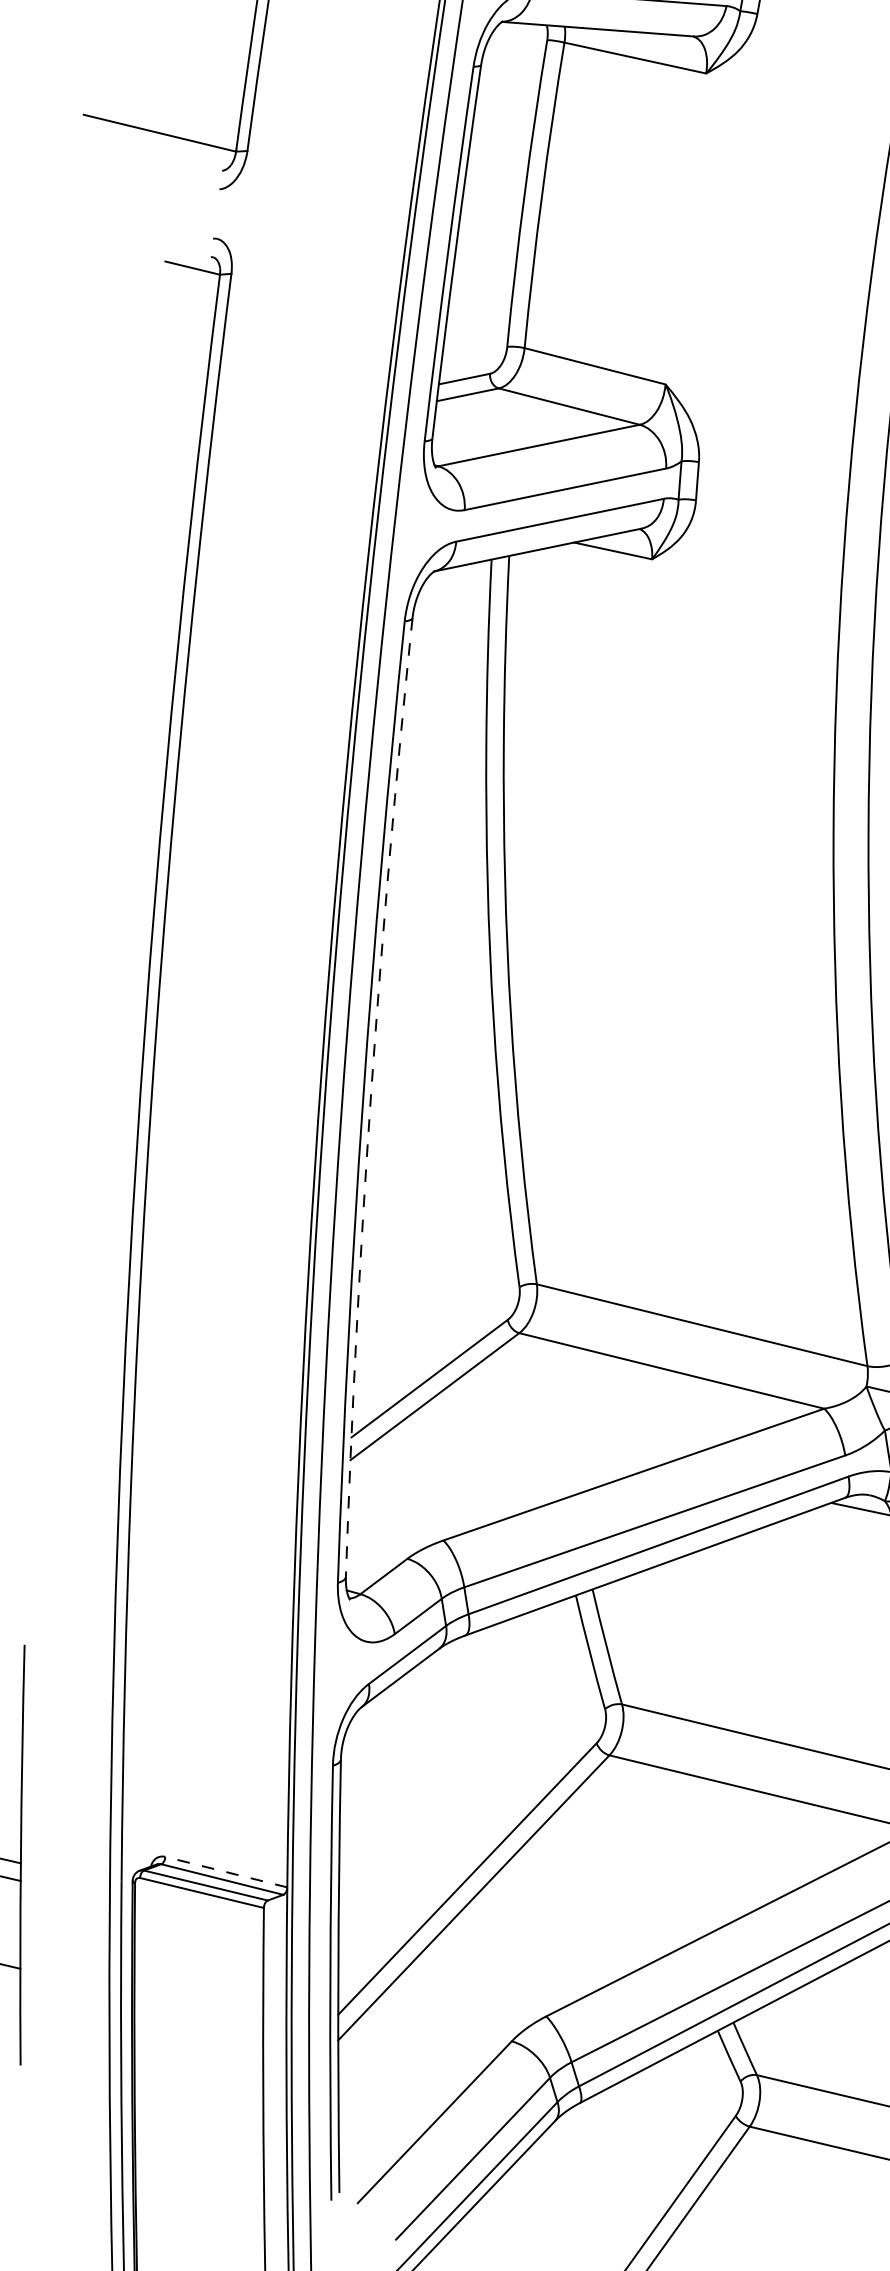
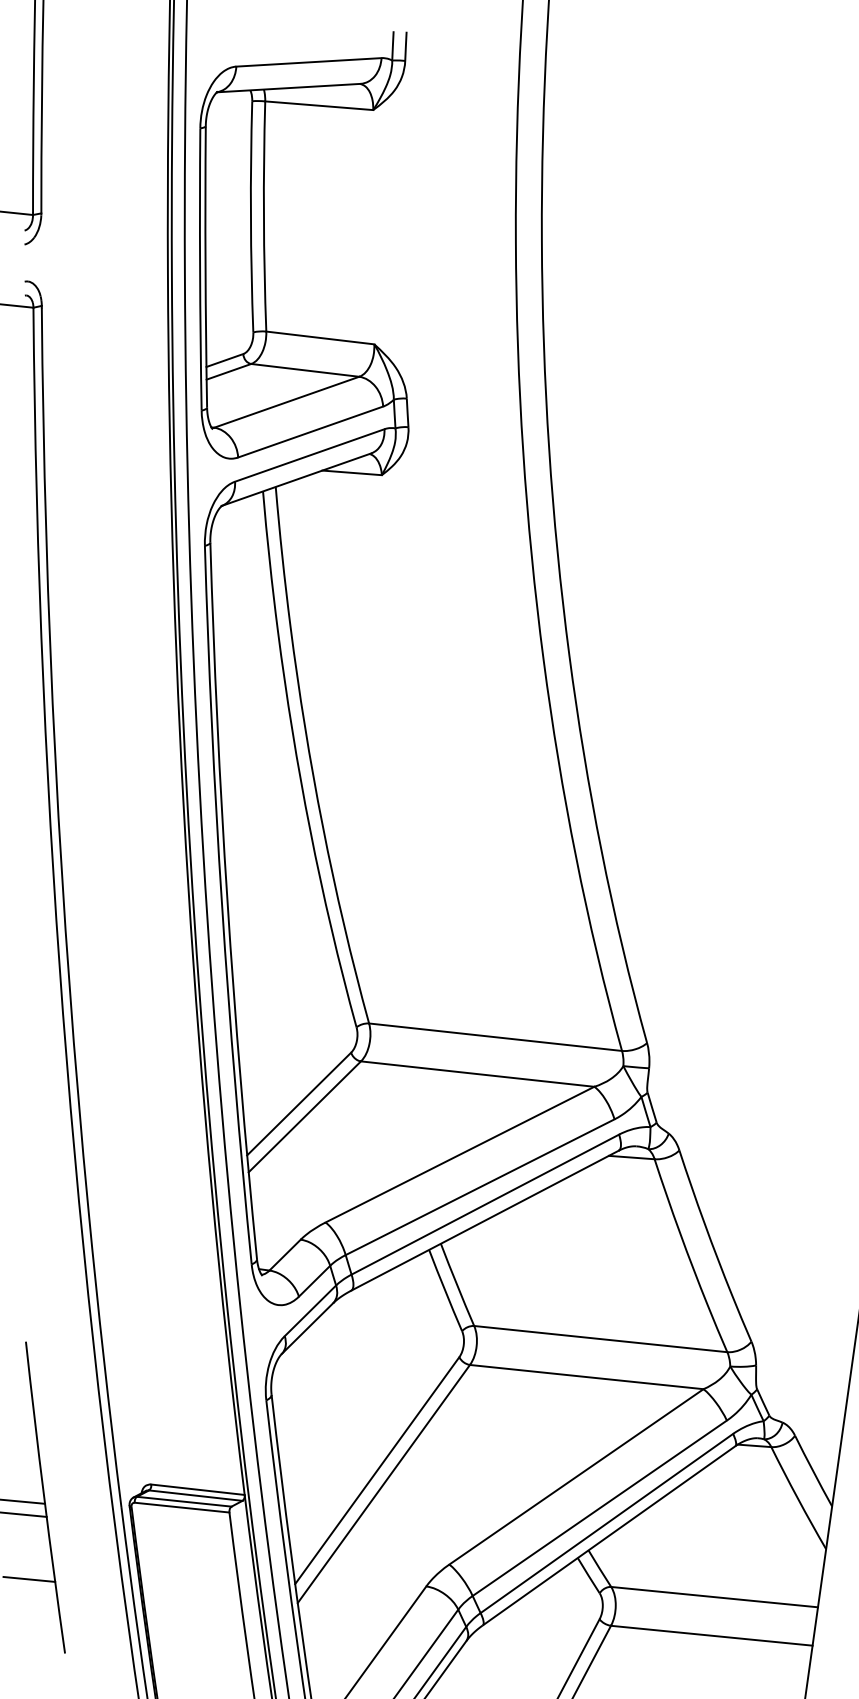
arc: (370, 1097) -> (227, 901), dashed -> solid
line: (226, 1871) -> (198, 1489), dashed -> solid

